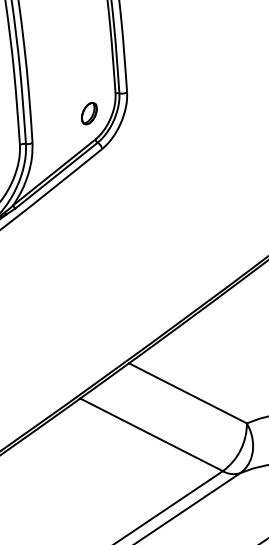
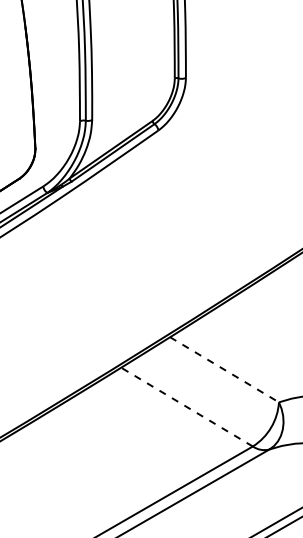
part: (89, 113) -> (148, 95), removed
line: (187, 394) -> (224, 370), solid -> dashed
line: (152, 435) -> (187, 407), solid -> dashed

